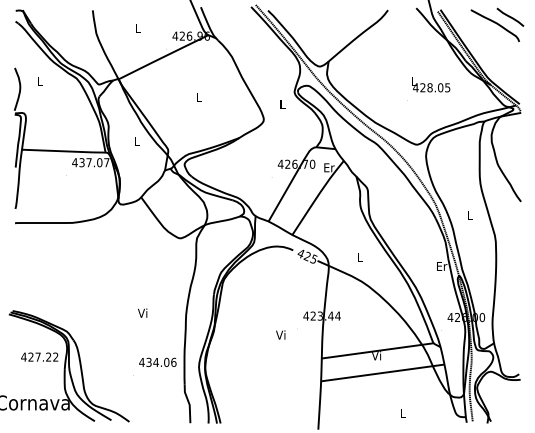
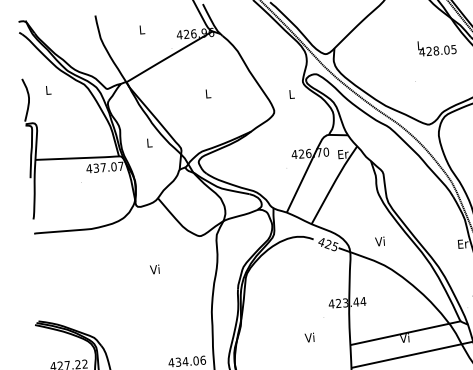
text: (431, 84) -> (437, 47), moved
text: (358, 257) -> (379, 241), L -> Vi
text: (142, 312) -> (154, 268), moved
text: (280, 334) -> (309, 337), moved

